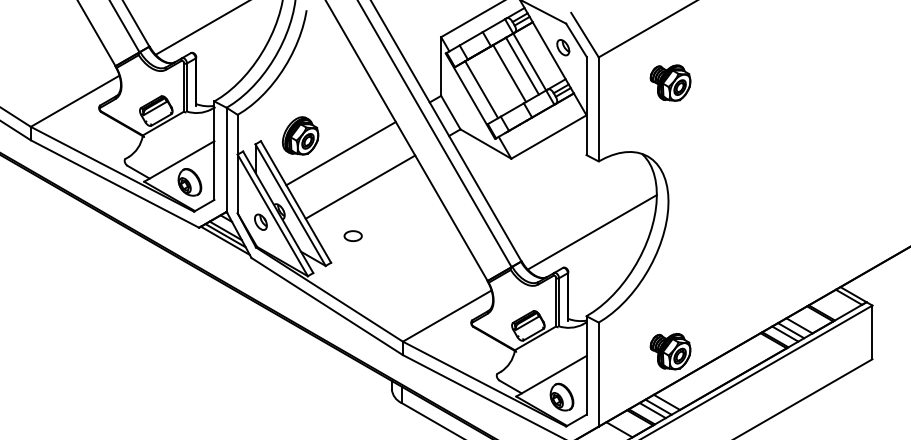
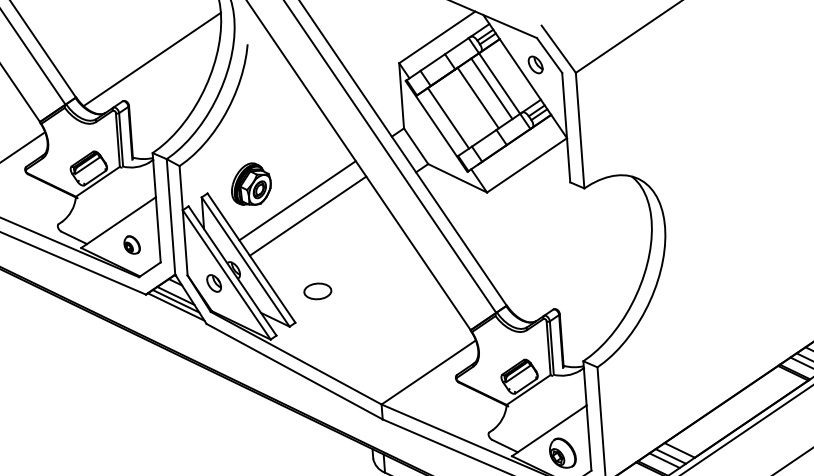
part: (670, 82) -> (657, 94), removed
part: (189, 182) -> (131, 245), size x0.6
line: (360, 186) -> (308, 215), moved
line: (591, 232) -> (582, 267), removed
part: (352, 235) -> (316, 290), size x1.4
part: (670, 351) -> (679, 393), removed

